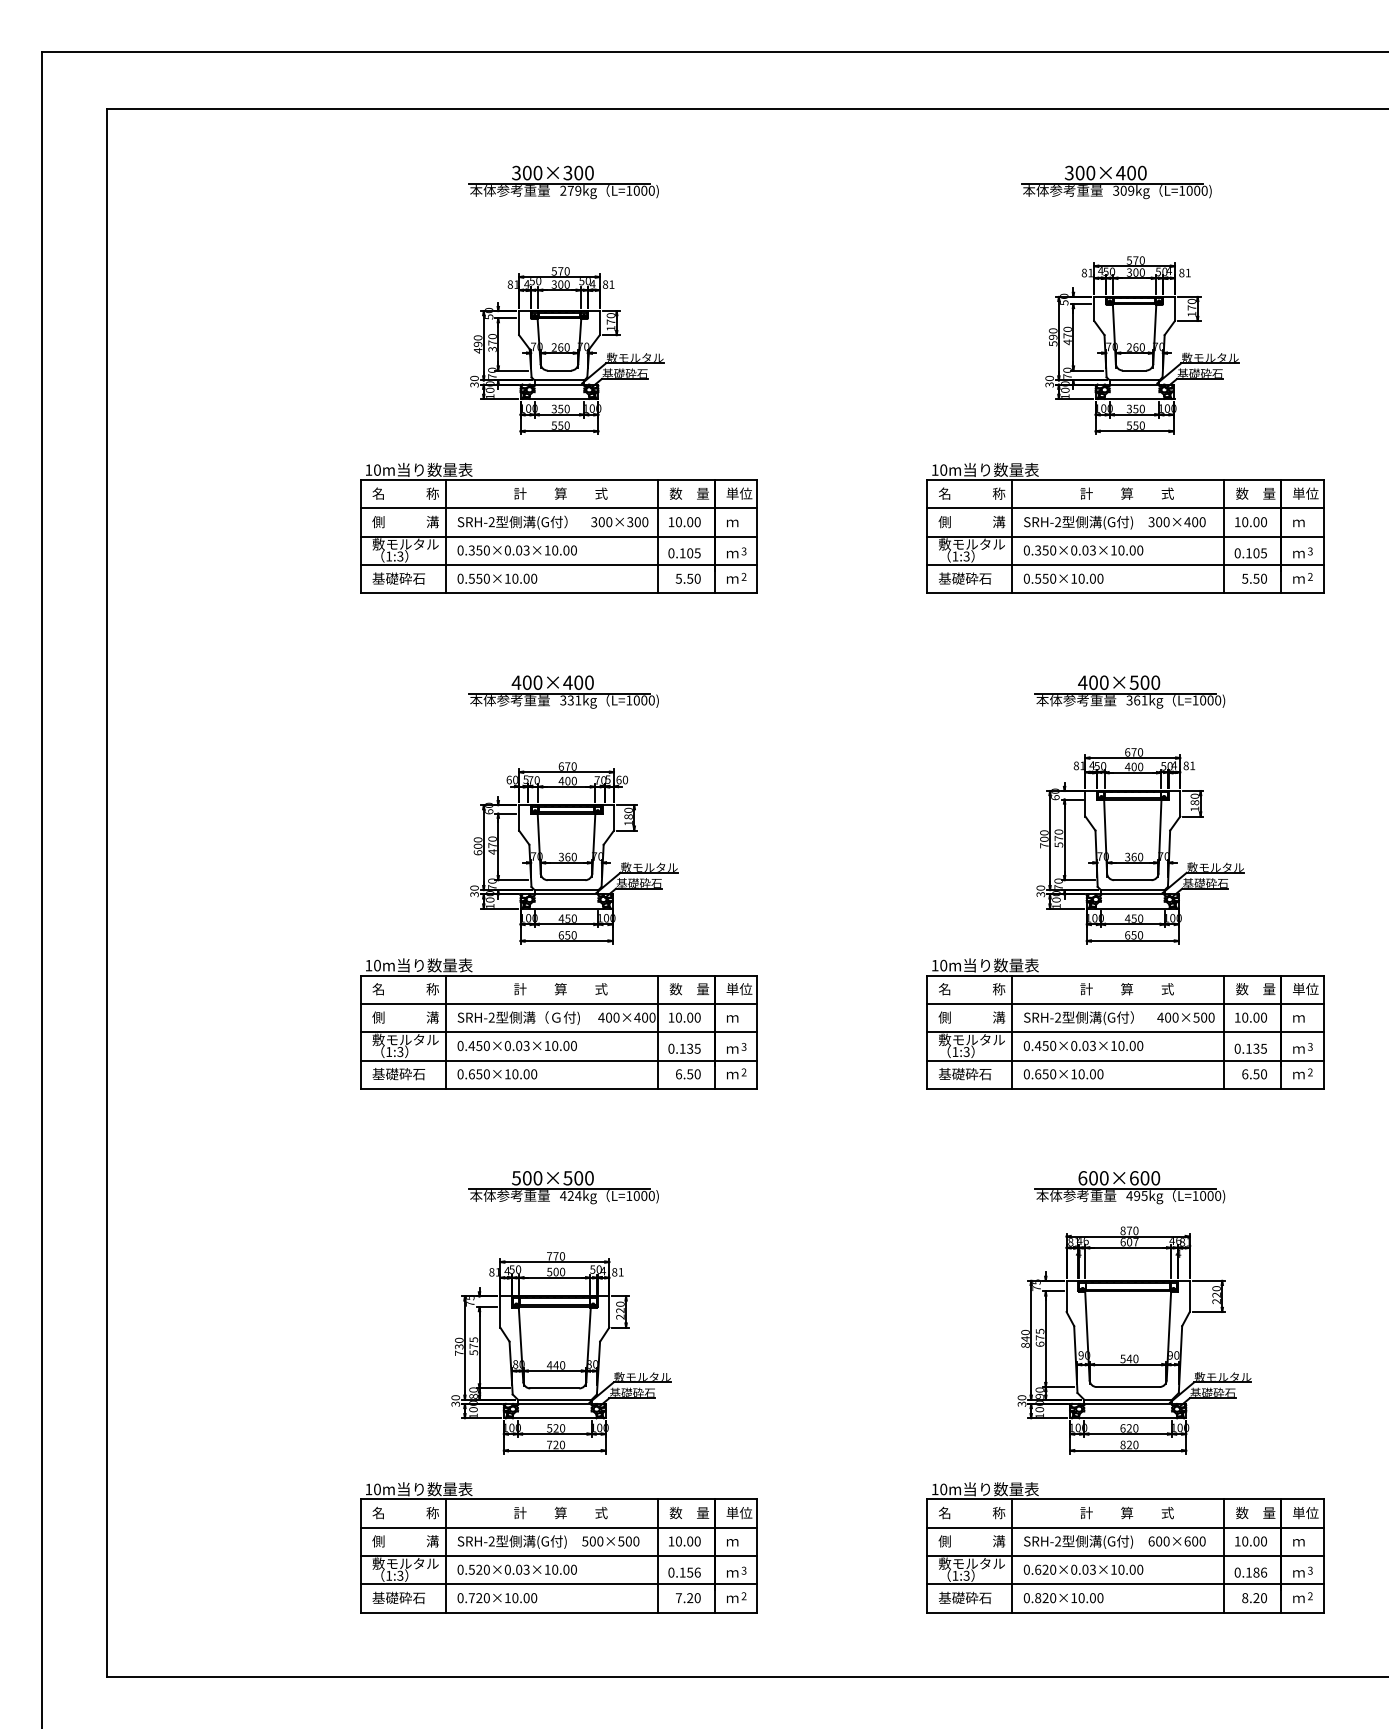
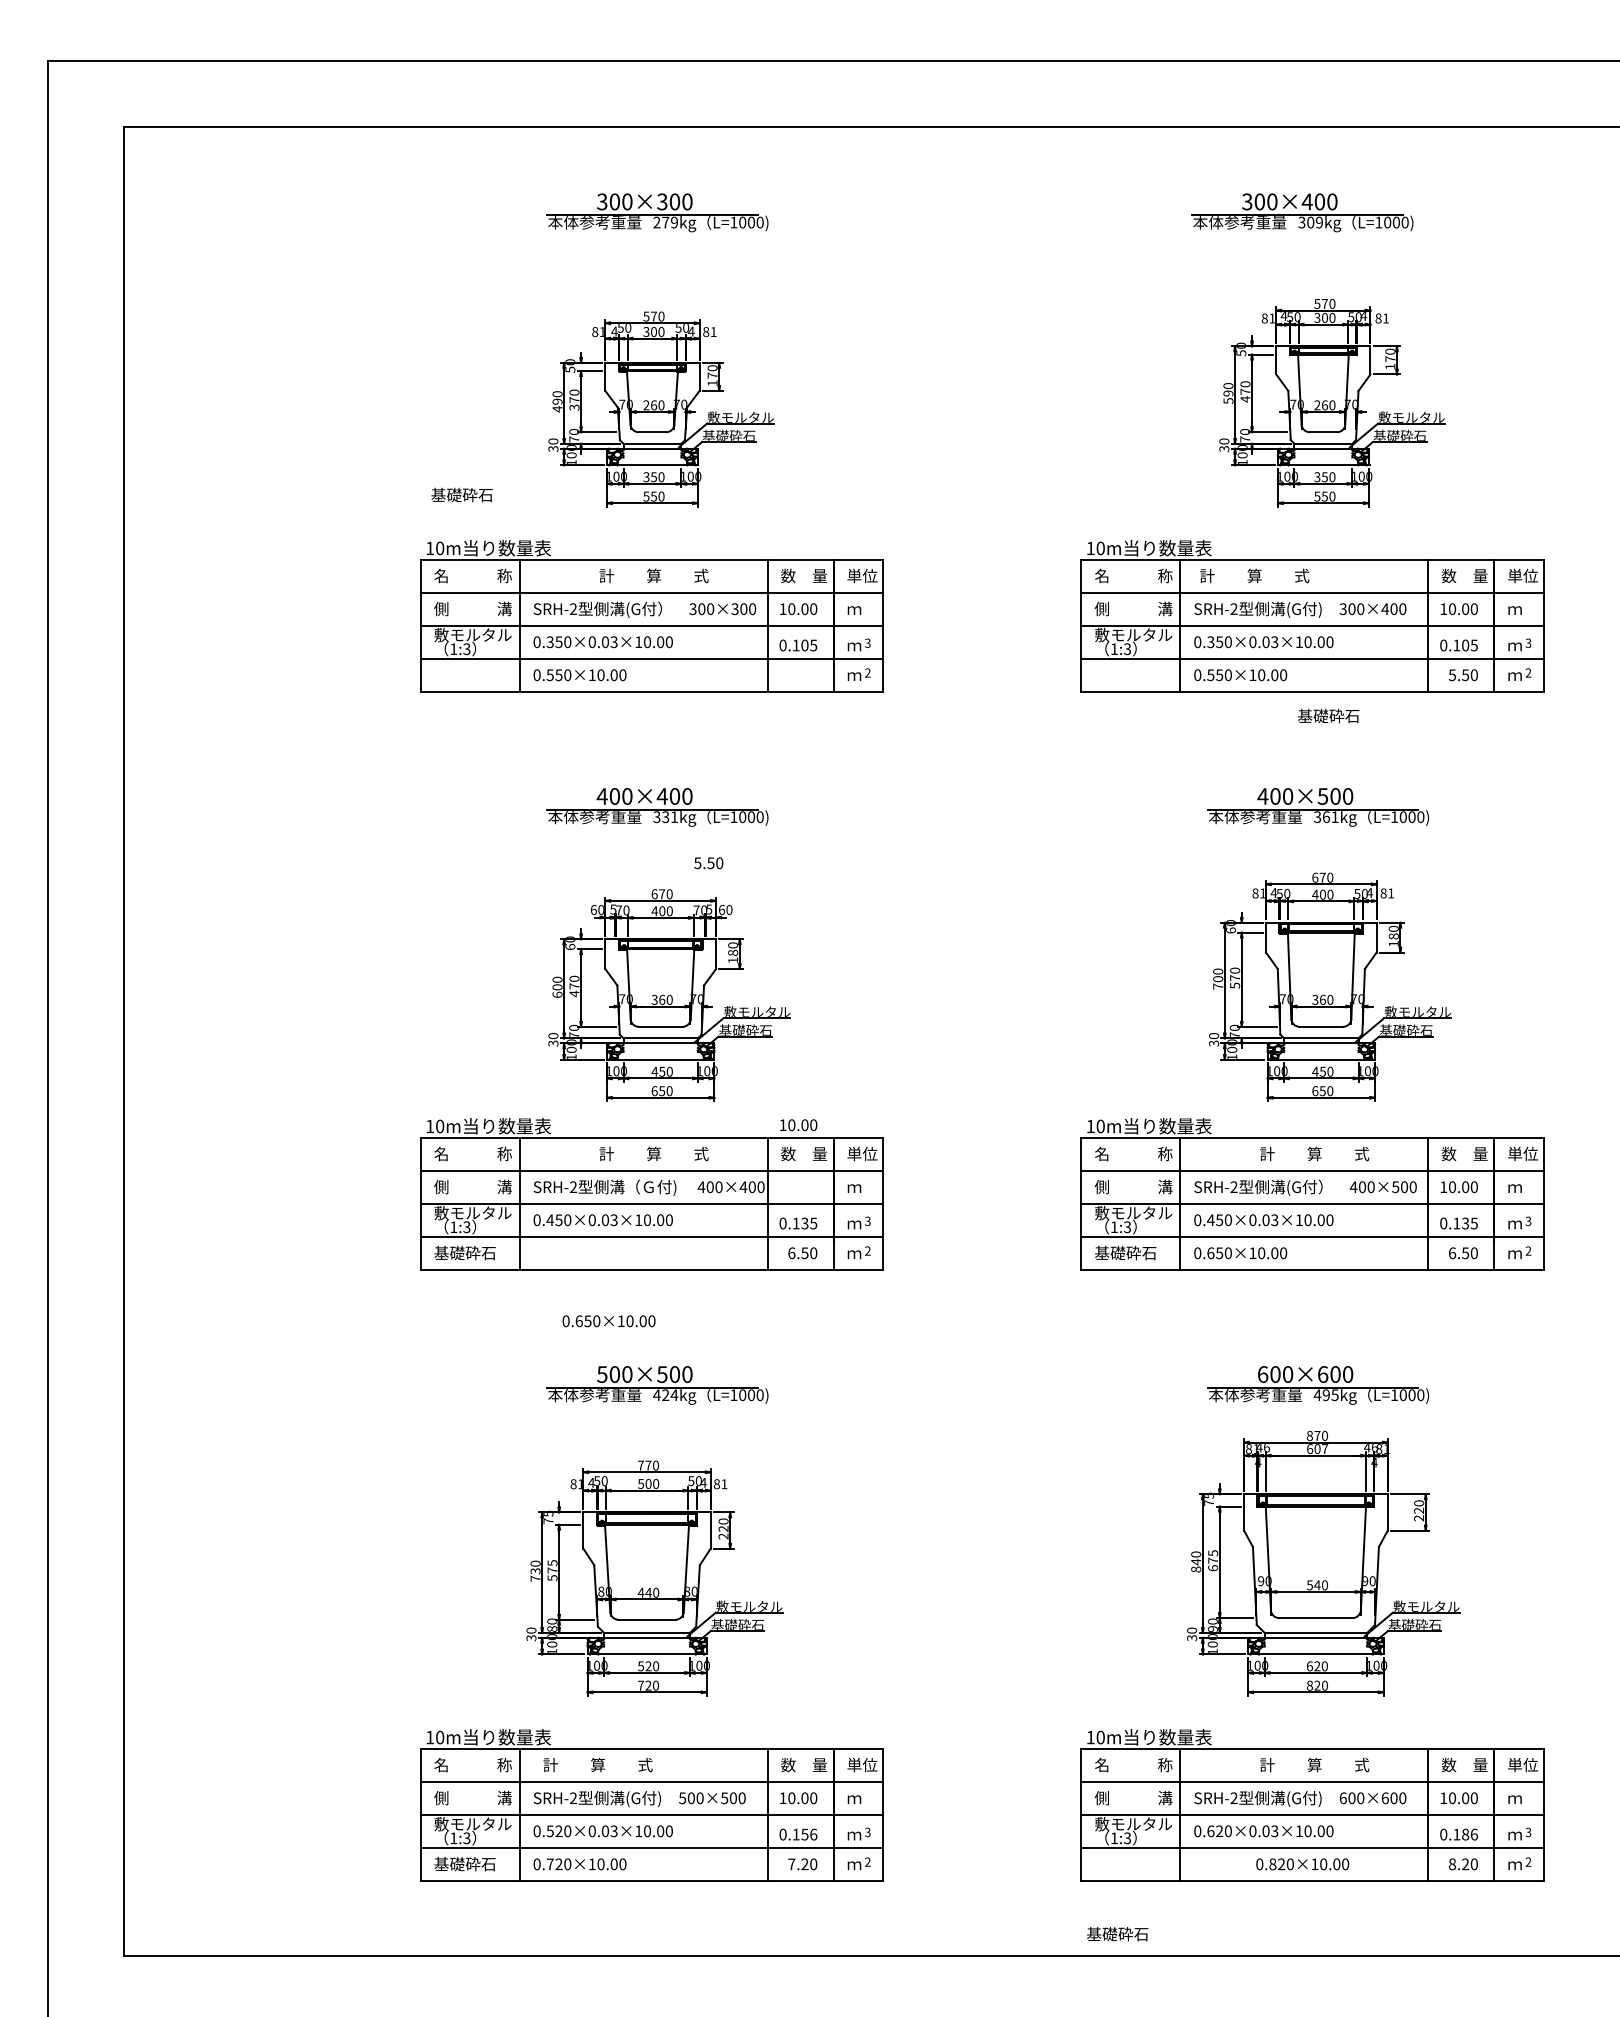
text: (1126, 493) -> (1254, 575), moved
text: (398, 578) -> (461, 494), moved
text: (964, 578) -> (1328, 715), moved
text: (688, 579) -> (708, 863), moved
text: (684, 1017) -> (798, 1125), moved
text: (496, 1074) -> (608, 1321), moved
text: (560, 1512) -> (597, 1764), moved
text: (964, 1598) -> (1117, 1934), moved
text: (1063, 1598) -> (1302, 1864), moved

